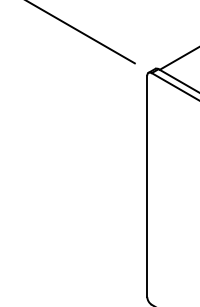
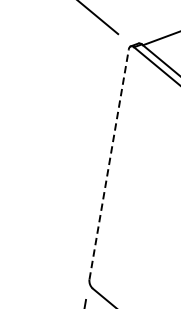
line: (147, 186) -> (109, 164), solid -> dashed

